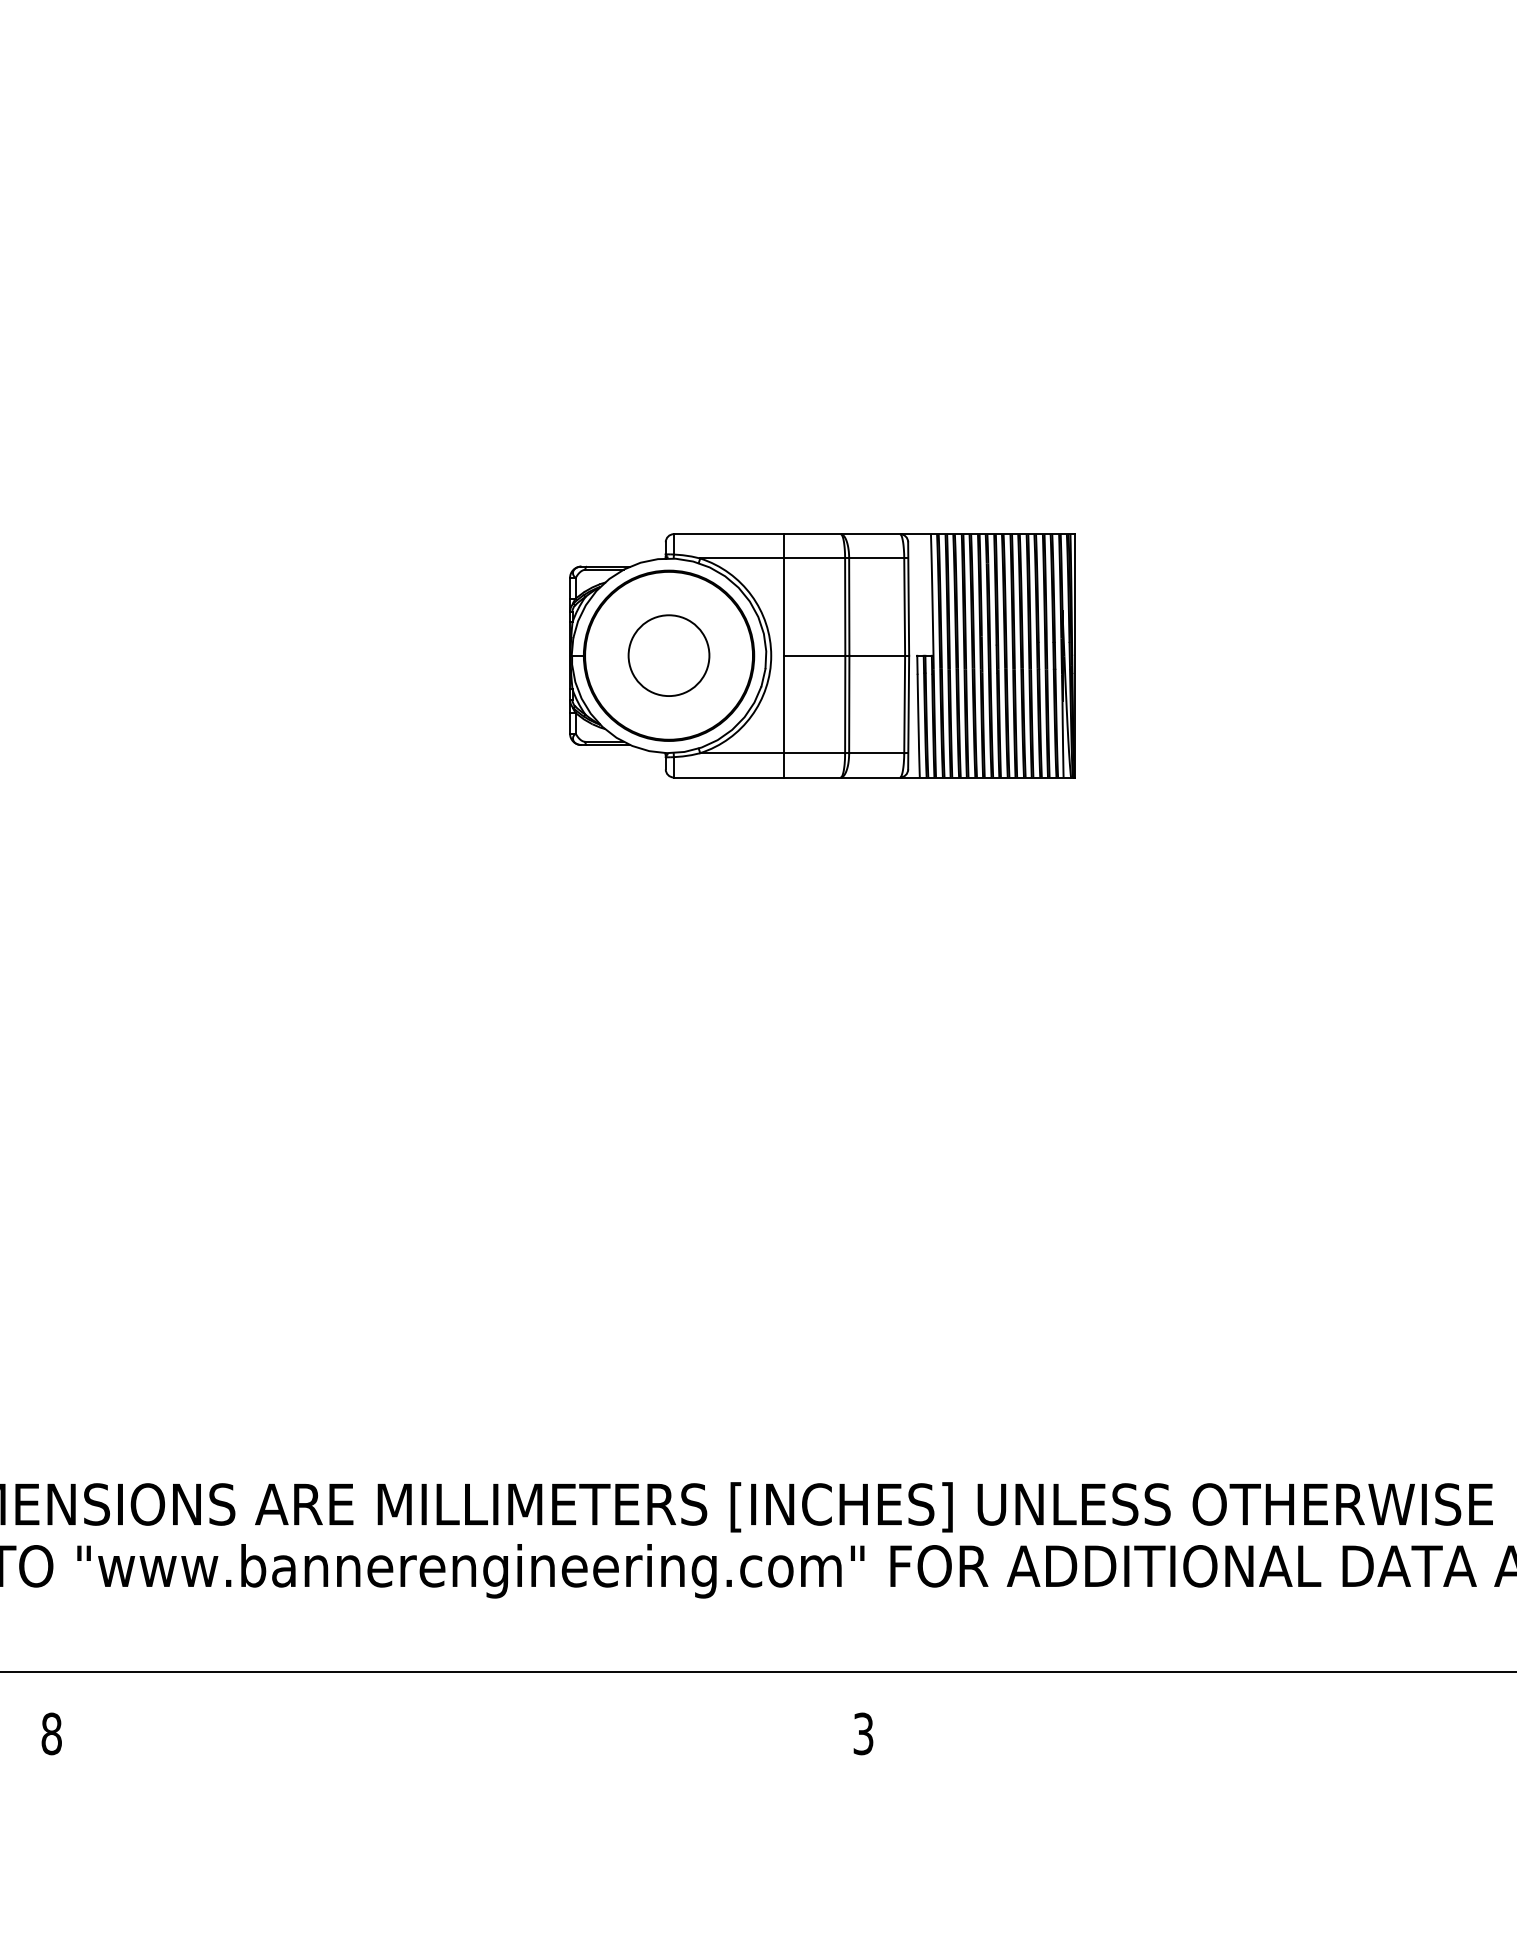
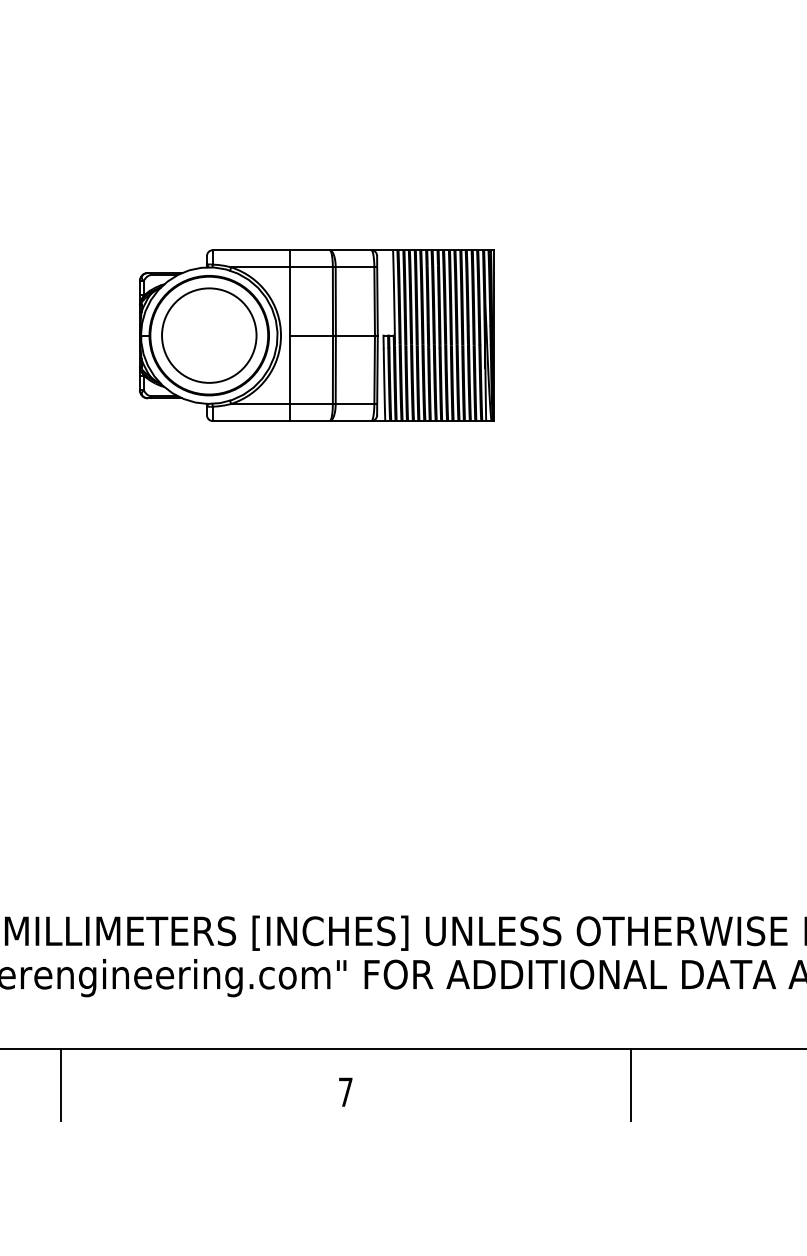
circle: (668, 655) -> (208, 335), size x1.67
line: (457, 1723) -> (60, 1084), added
line: (1269, 1723) -> (630, 1084), added
text: (863, 1733) -> (345, 1091), 3 -> 7

